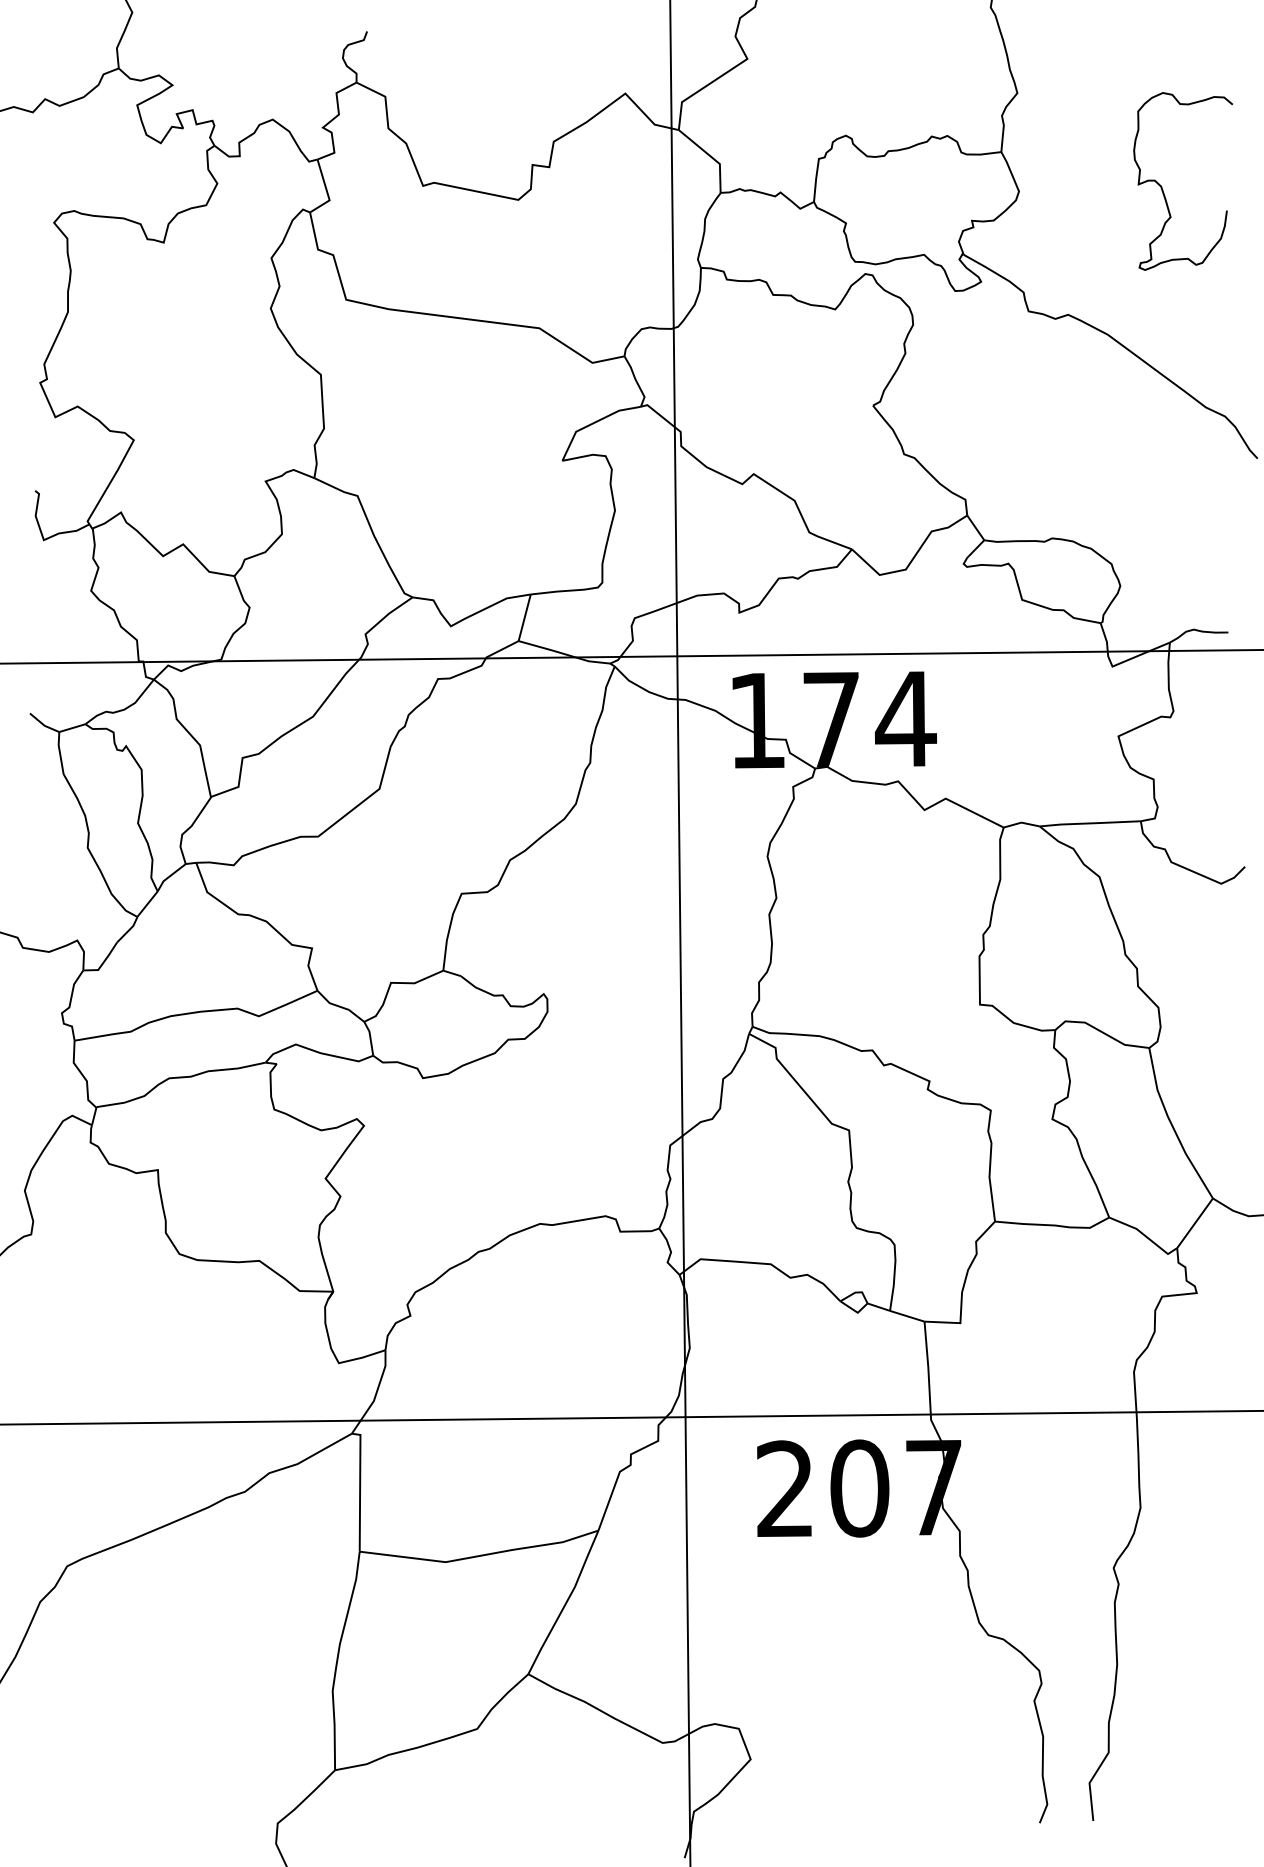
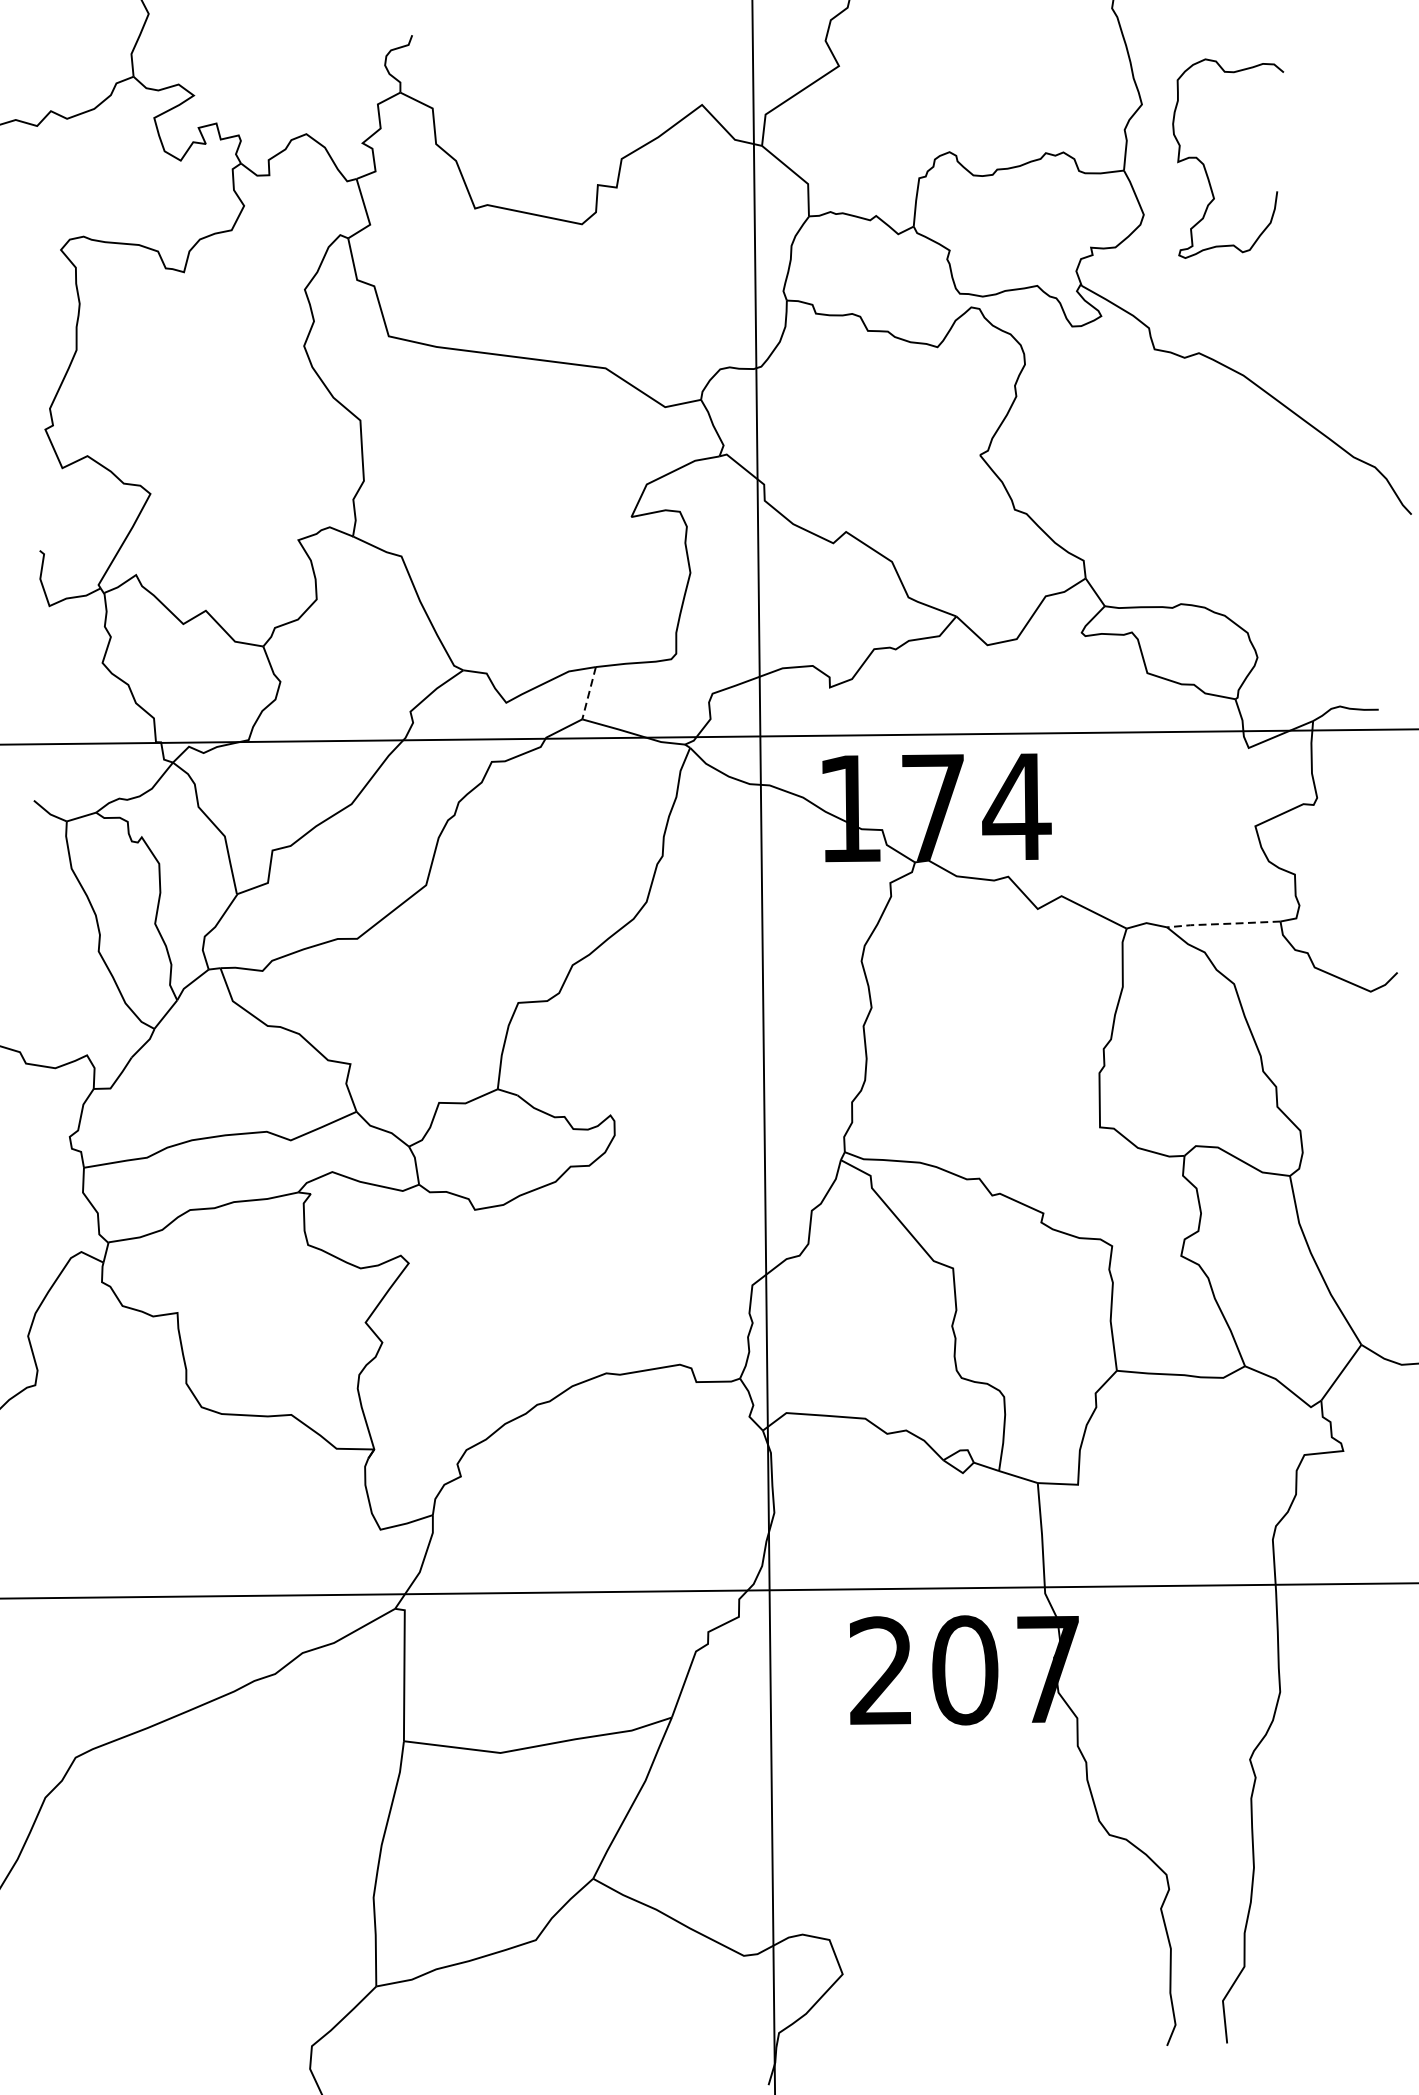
curve: (1162, 186) -> (1204, 164), moved
line: (524, 618) -> (588, 694), solid -> dashed
line: (1089, 823) -> (1222, 924), solid -> dashed

